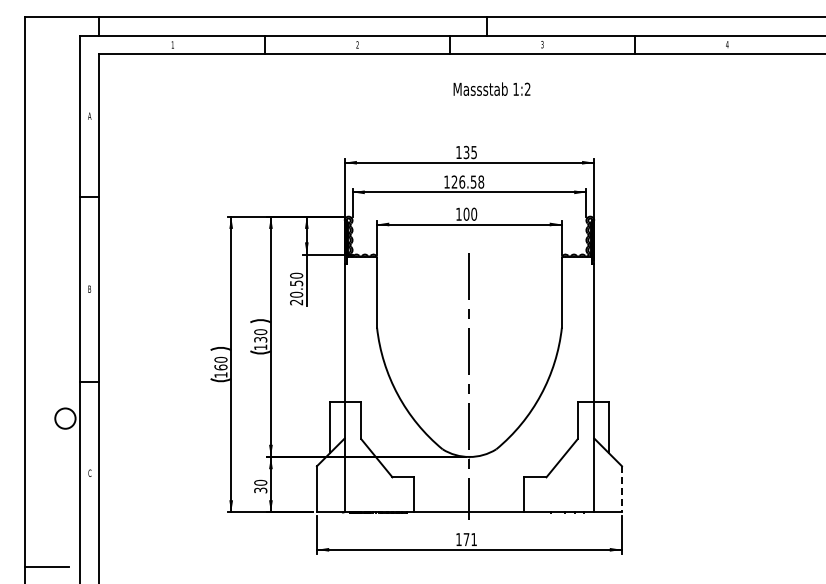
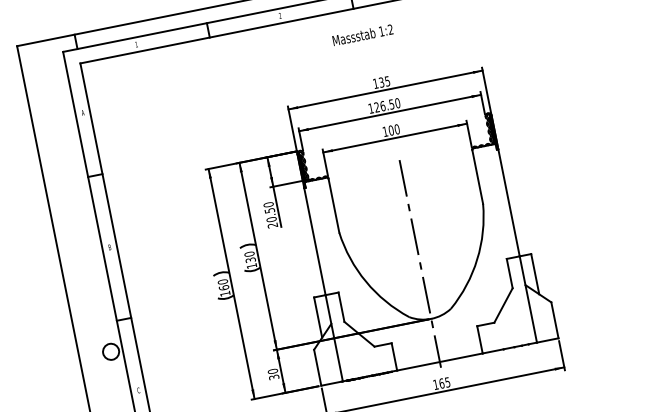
text: (491, 88) -> (362, 34), moved
text: (481, 181) -> (397, 102), 126.58 -> 126.50
line: (622, 489) -> (555, 320), dashed -> solid
text: (469, 539) -> (444, 383), 171 -> 165

